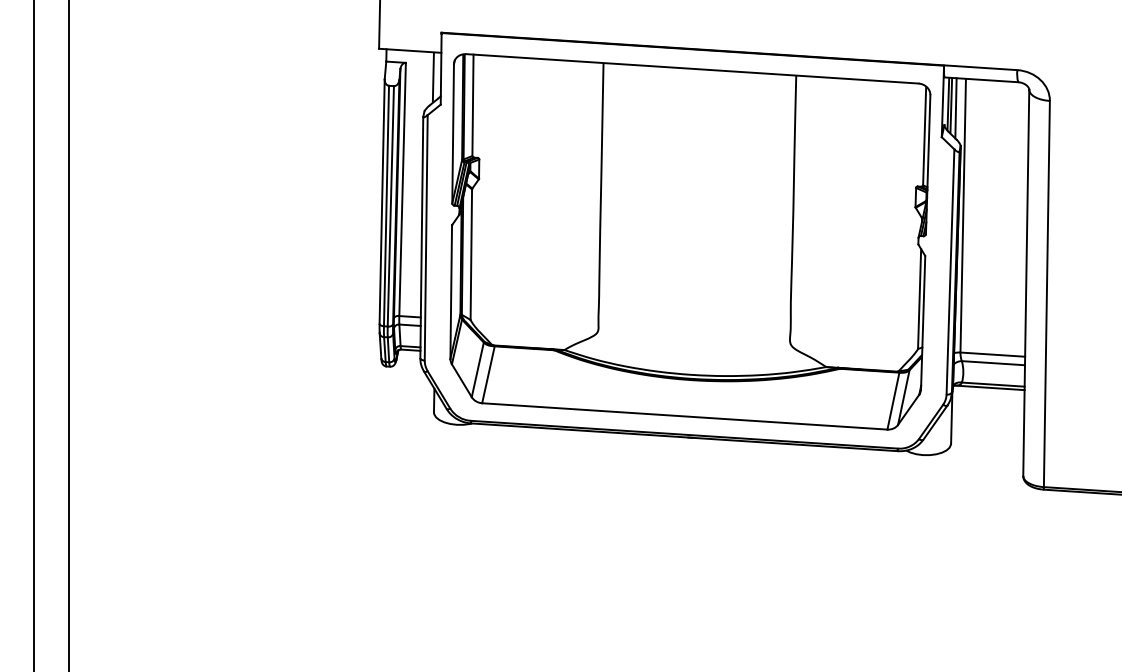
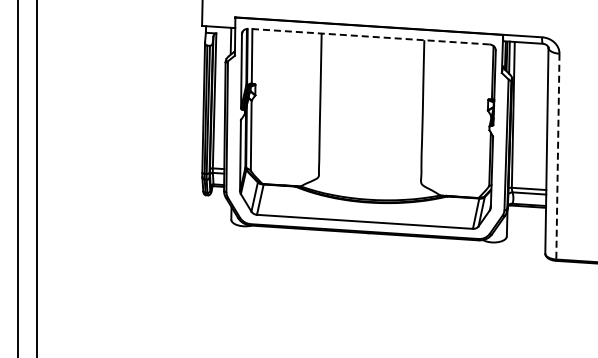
line: (693, 68) -> (369, 36), solid -> dashed
line: (1046, 293) -> (557, 156), solid -> dashed

